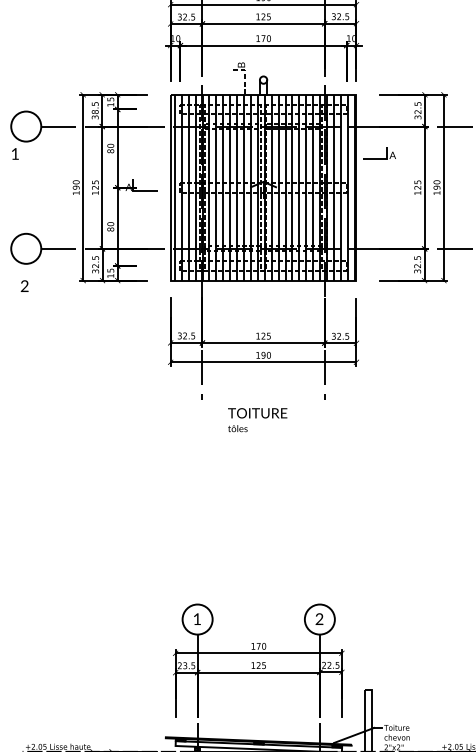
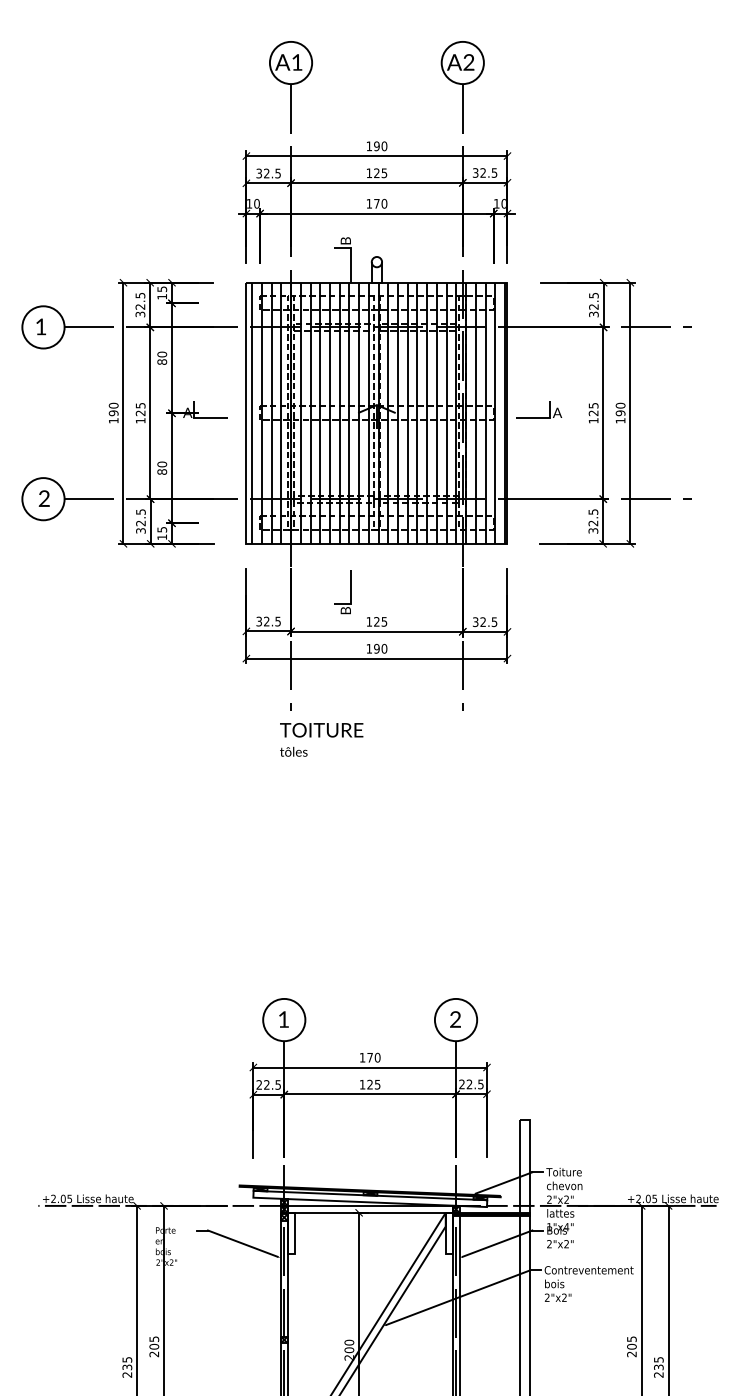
line: (245, 76) -> (351, 256), dashed -> solid
text: (95, 111) -> (140, 306), 38.5 -> 32.5
text: (14, 153) -> (40, 326), moved
part: (379, 158) -> (539, 417), moved
text: (24, 286) -> (43, 498), moved
part: (244, 315) -> (350, 592), added
text: (257, 419) -> (321, 739), moved
text: (184, 665) -> (266, 1084), 23.5 -> 22.5

